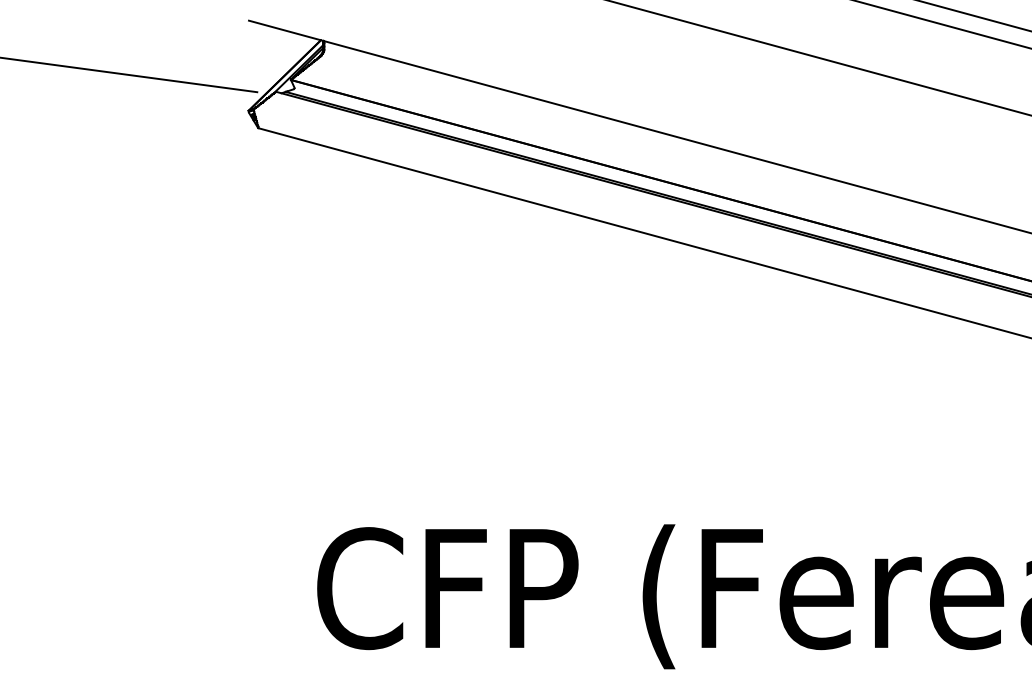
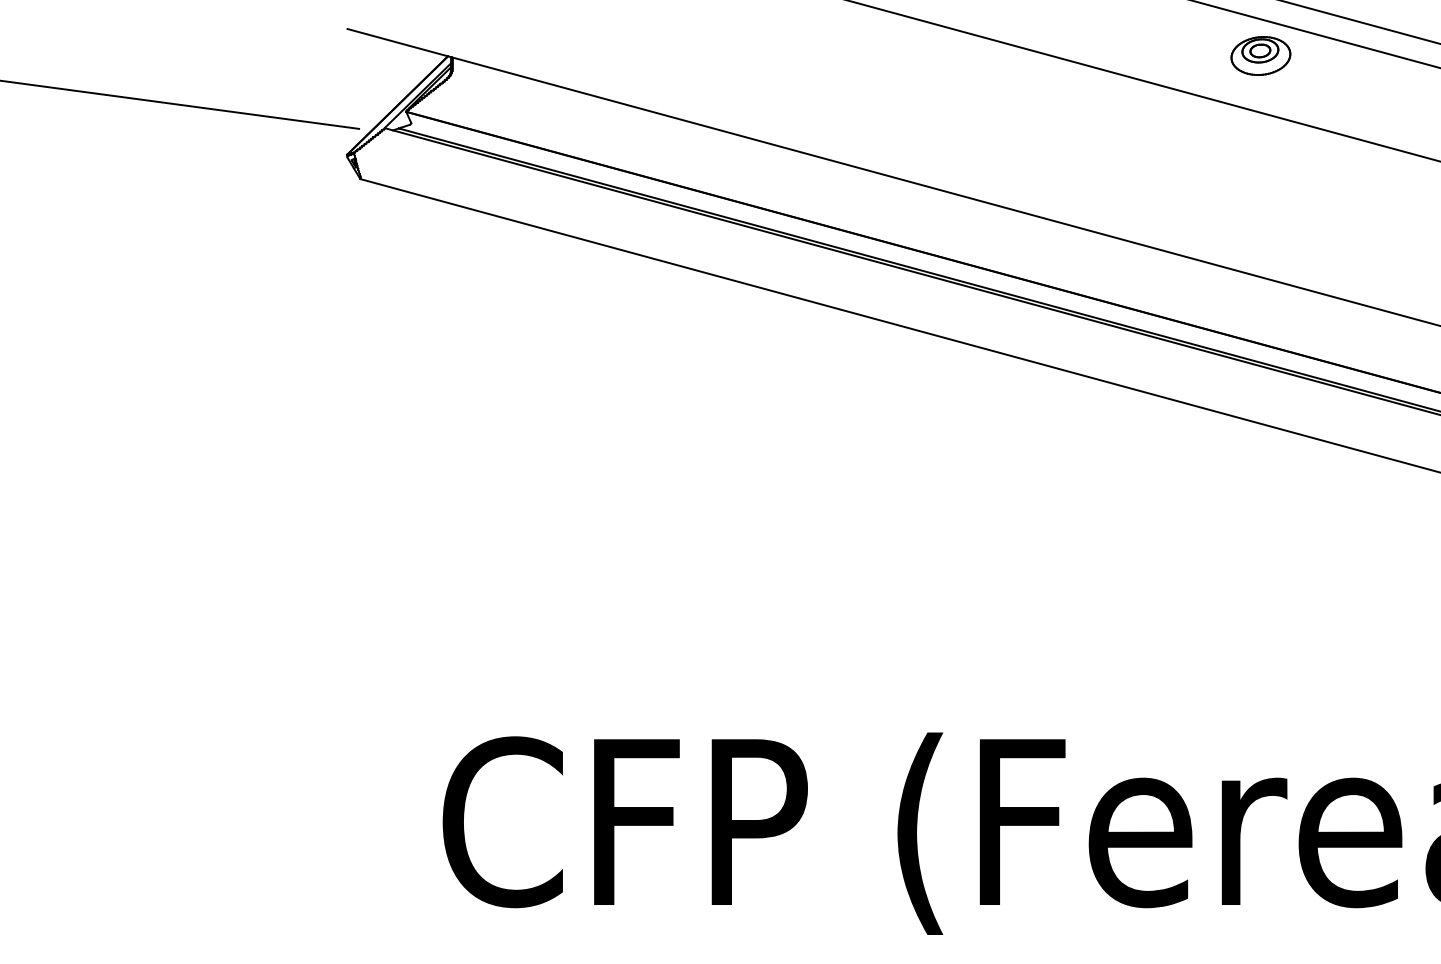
part: (902, 39) -> (1260, 55), added

